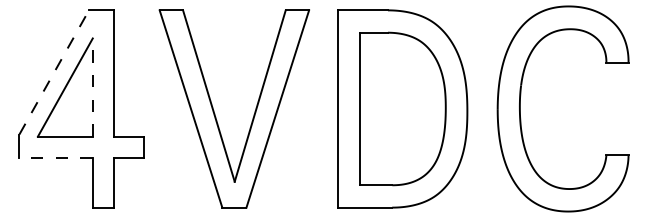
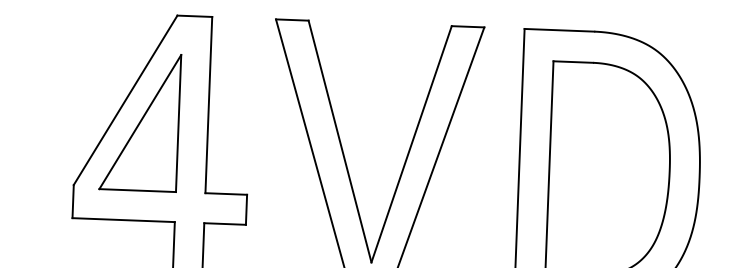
line: (54, 72) -> (126, 100), dashed -> solid
line: (92, 87) -> (178, 123), dashed -> solid
line: (56, 158) -> (124, 220), dashed -> solid

